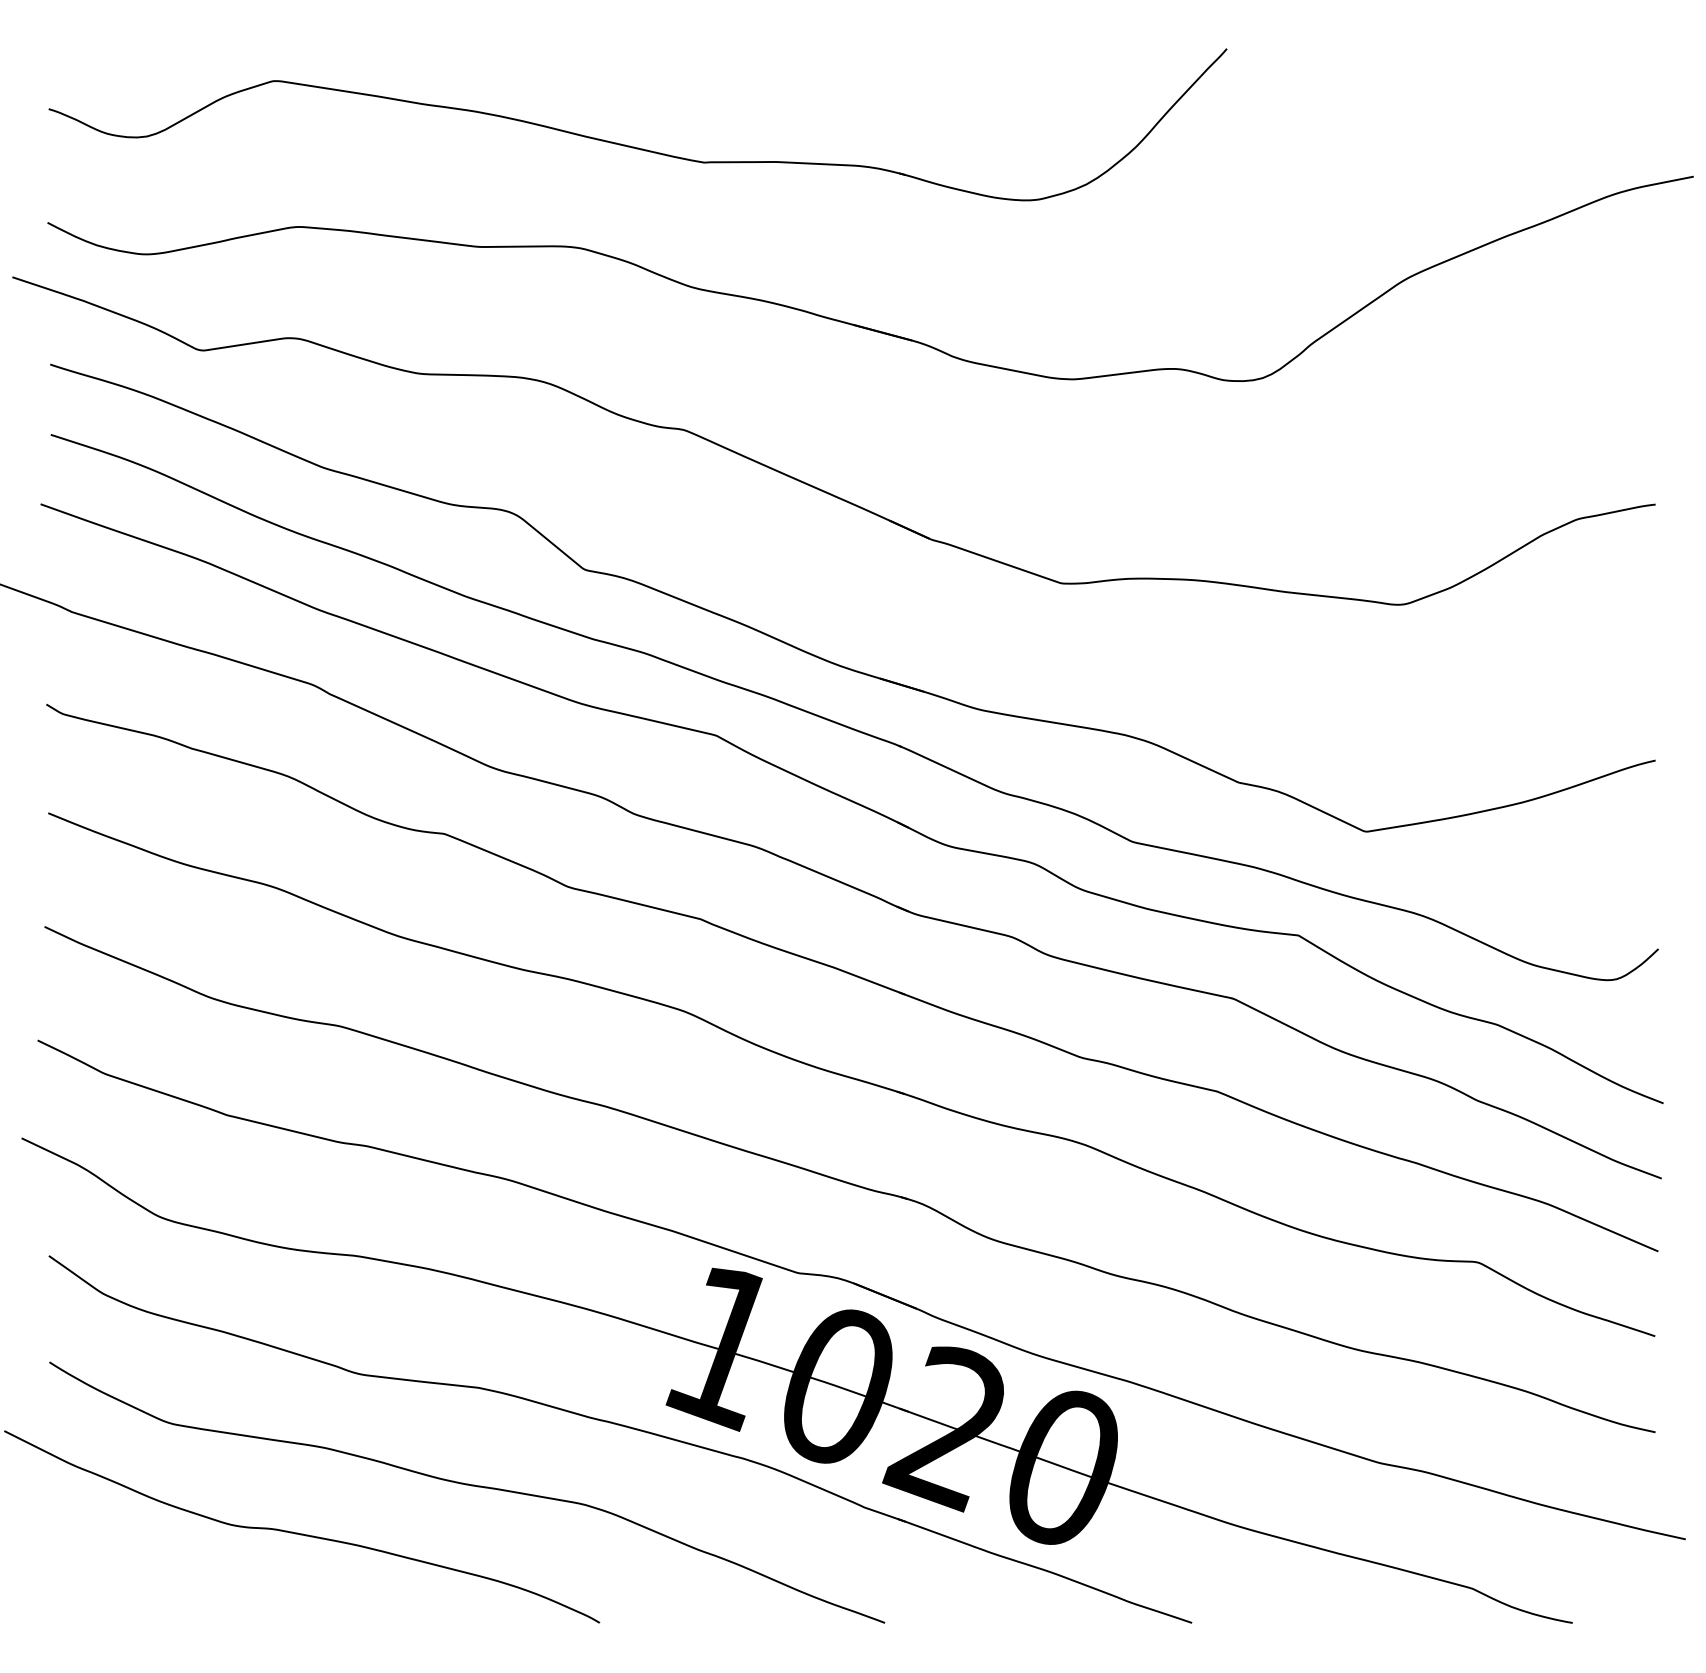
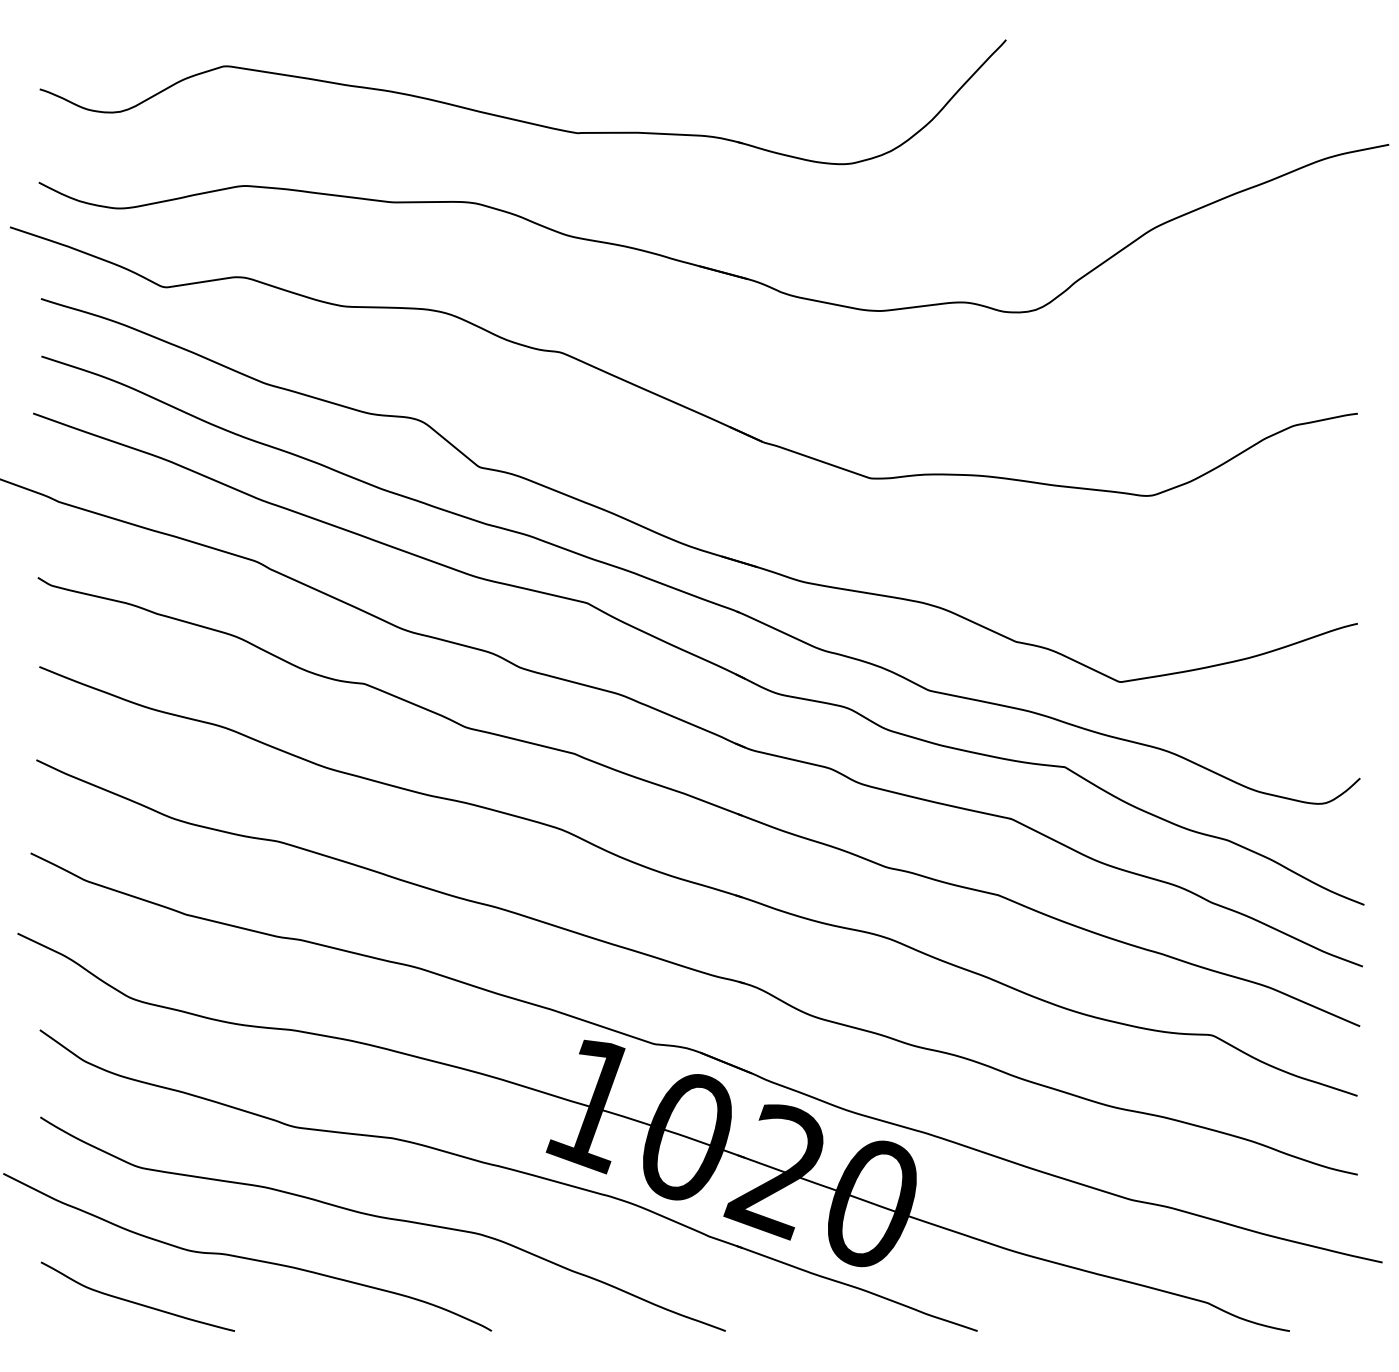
curve: (165, 1587) -> (135, 1302), added

